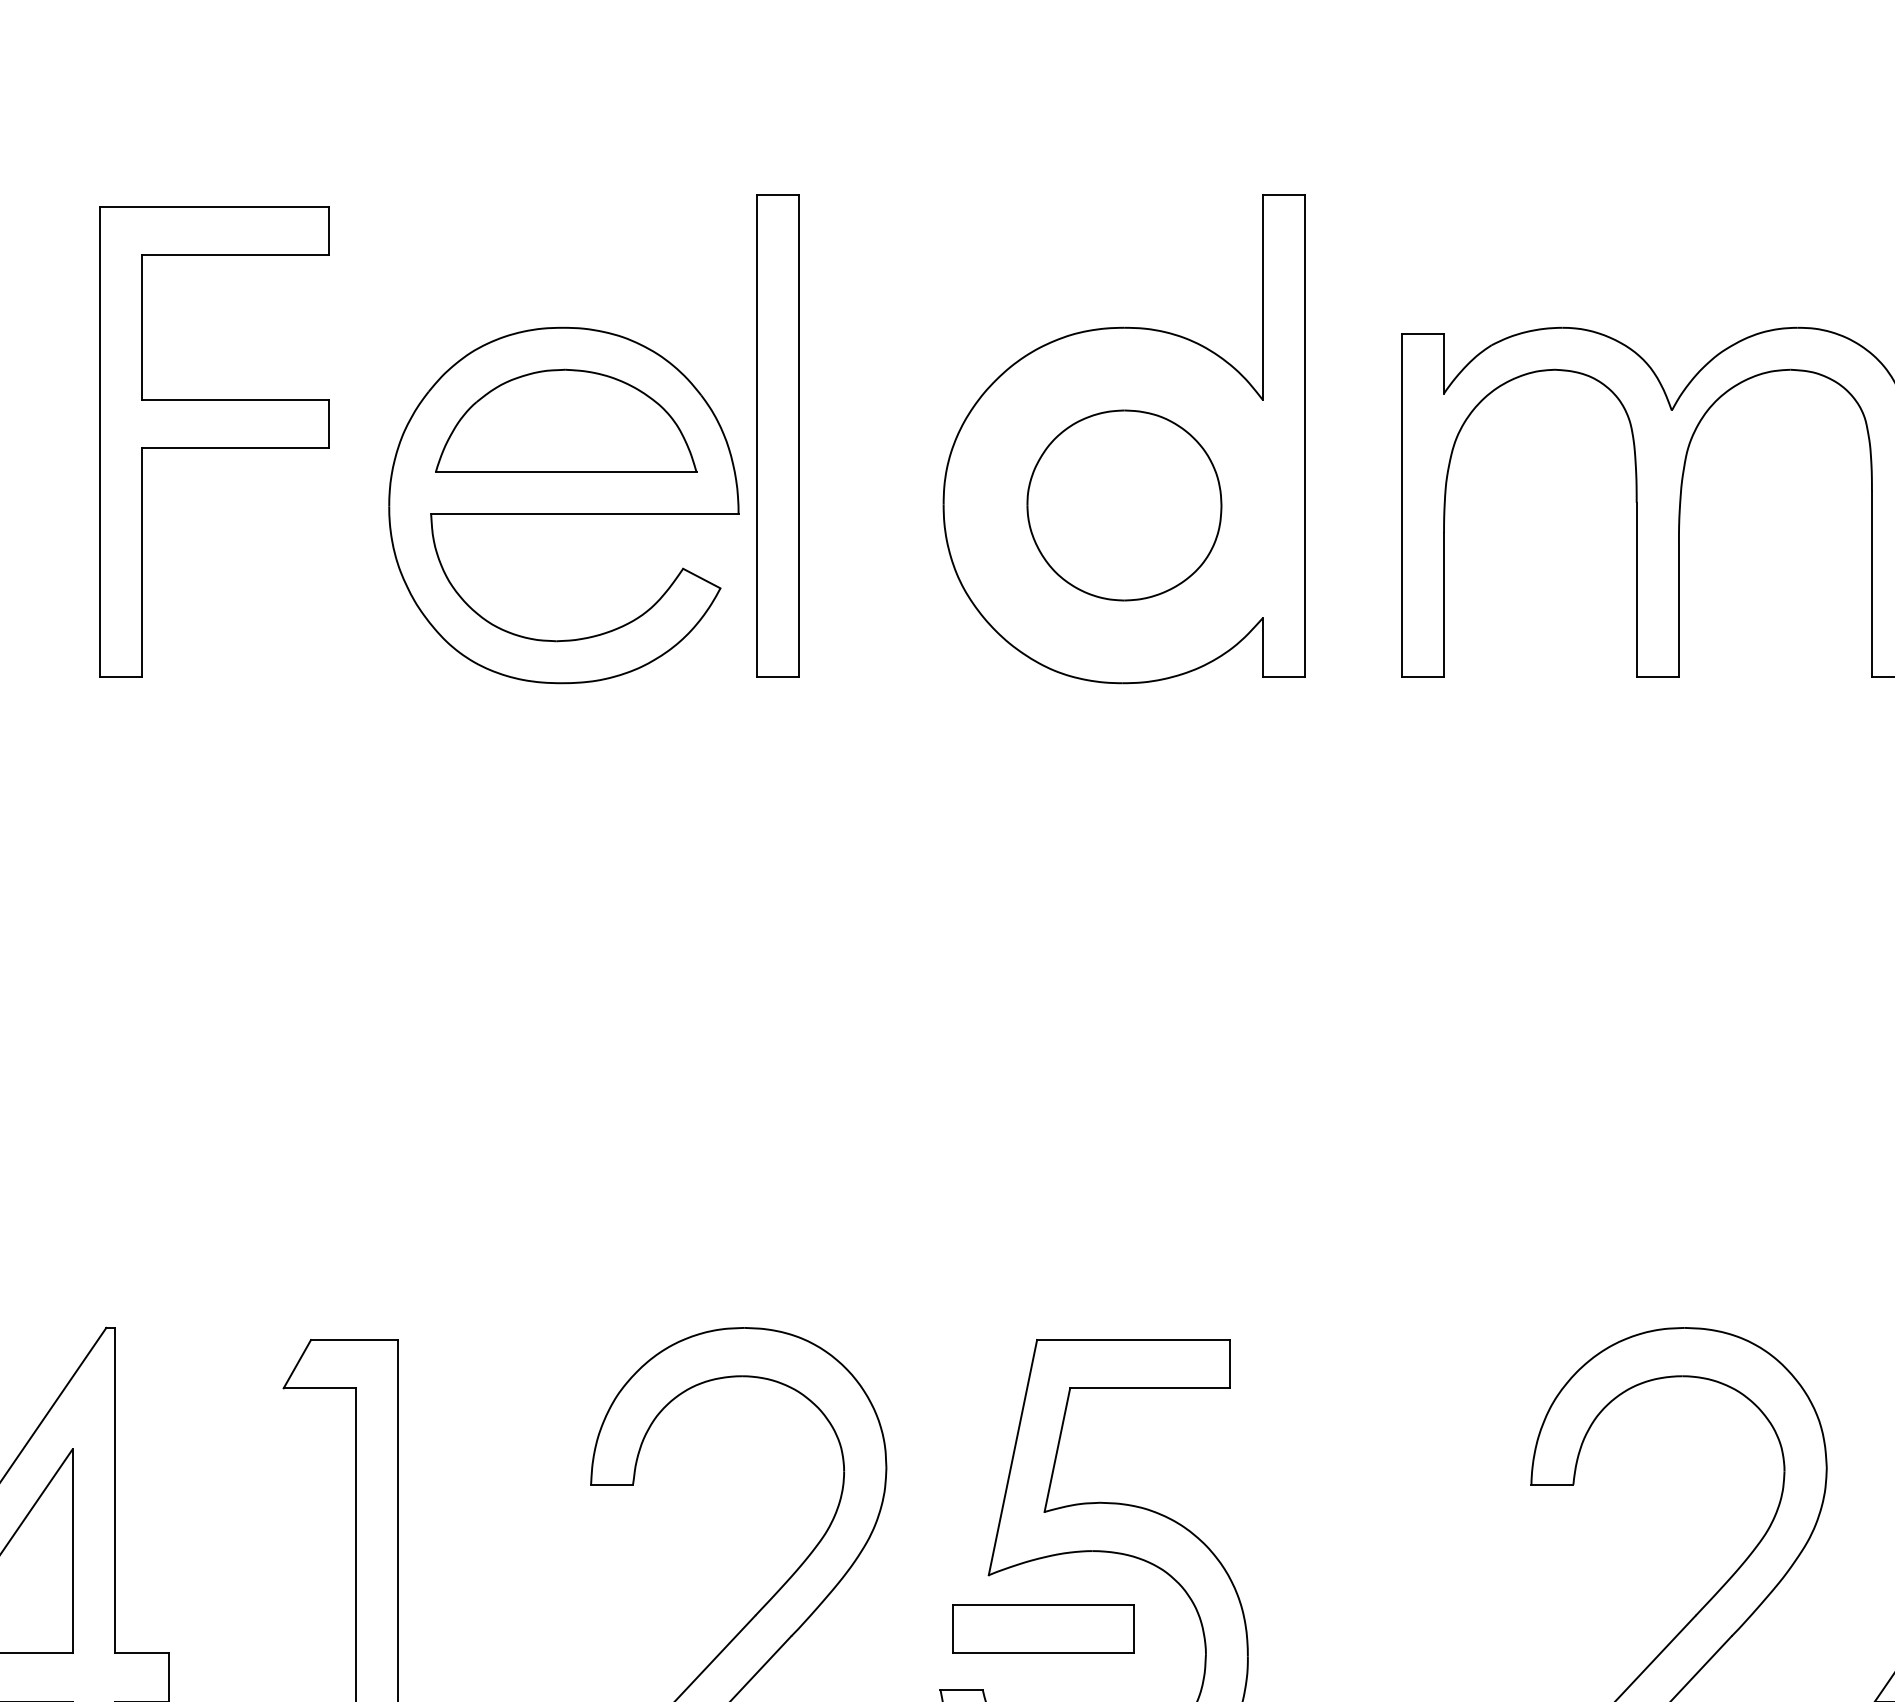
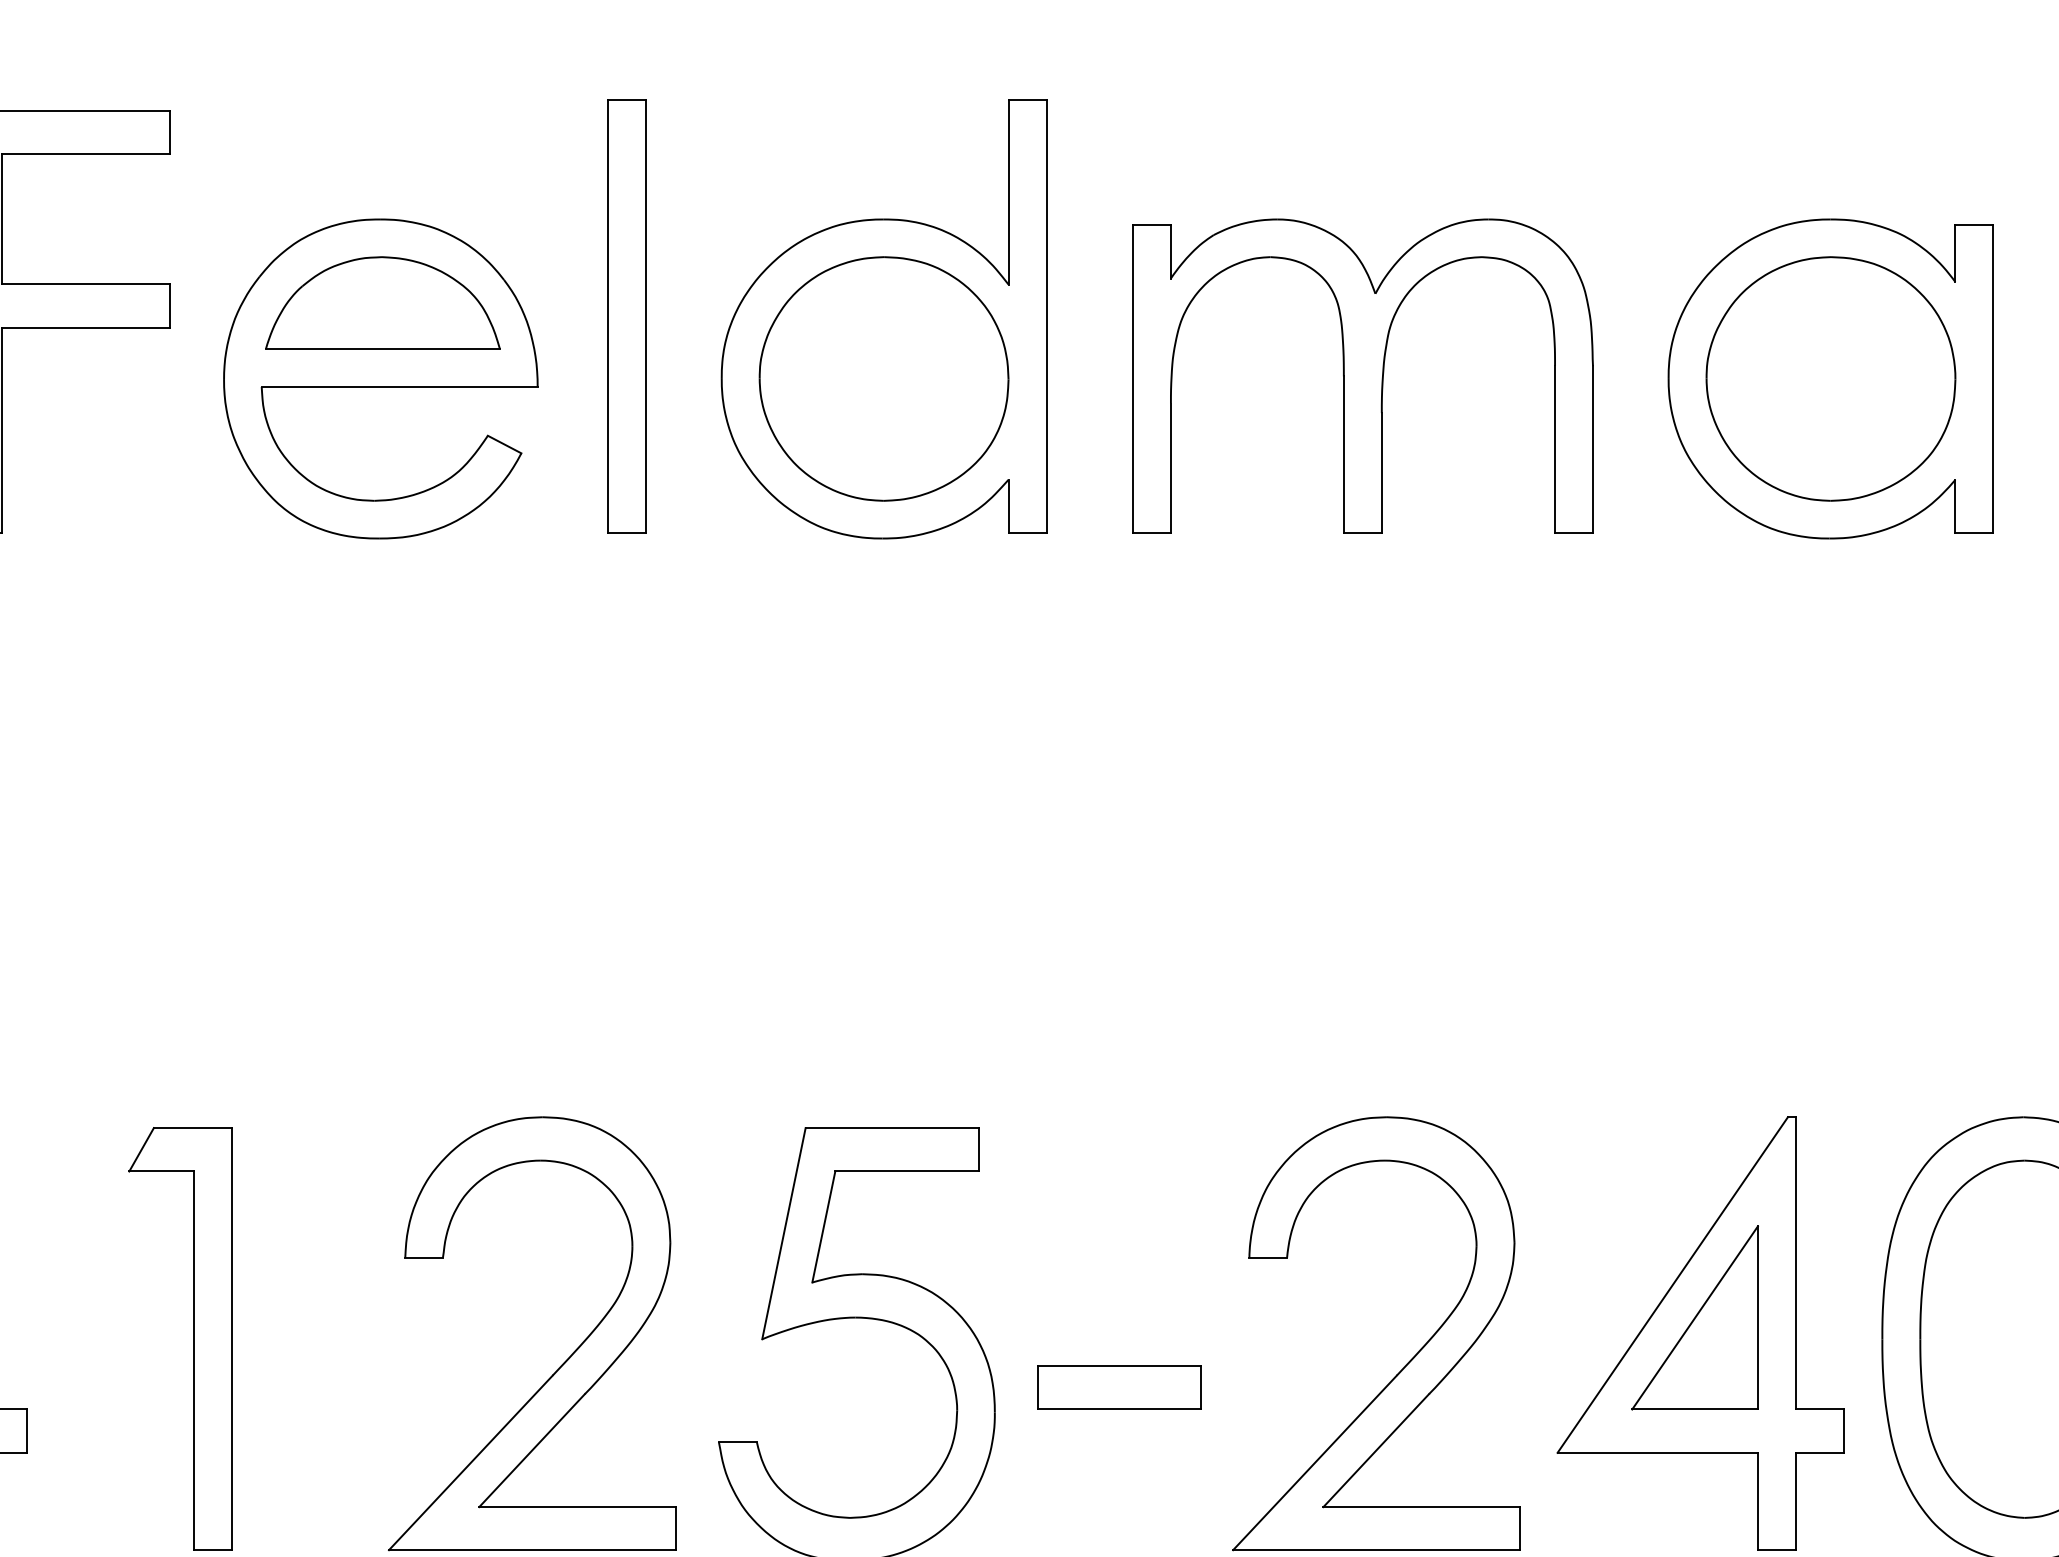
part: (777, 435) -> (626, 316), moved
part: (1123, 504) -> (883, 378), size x1.43
part: (1043, 1628) -> (1119, 1387), moved

